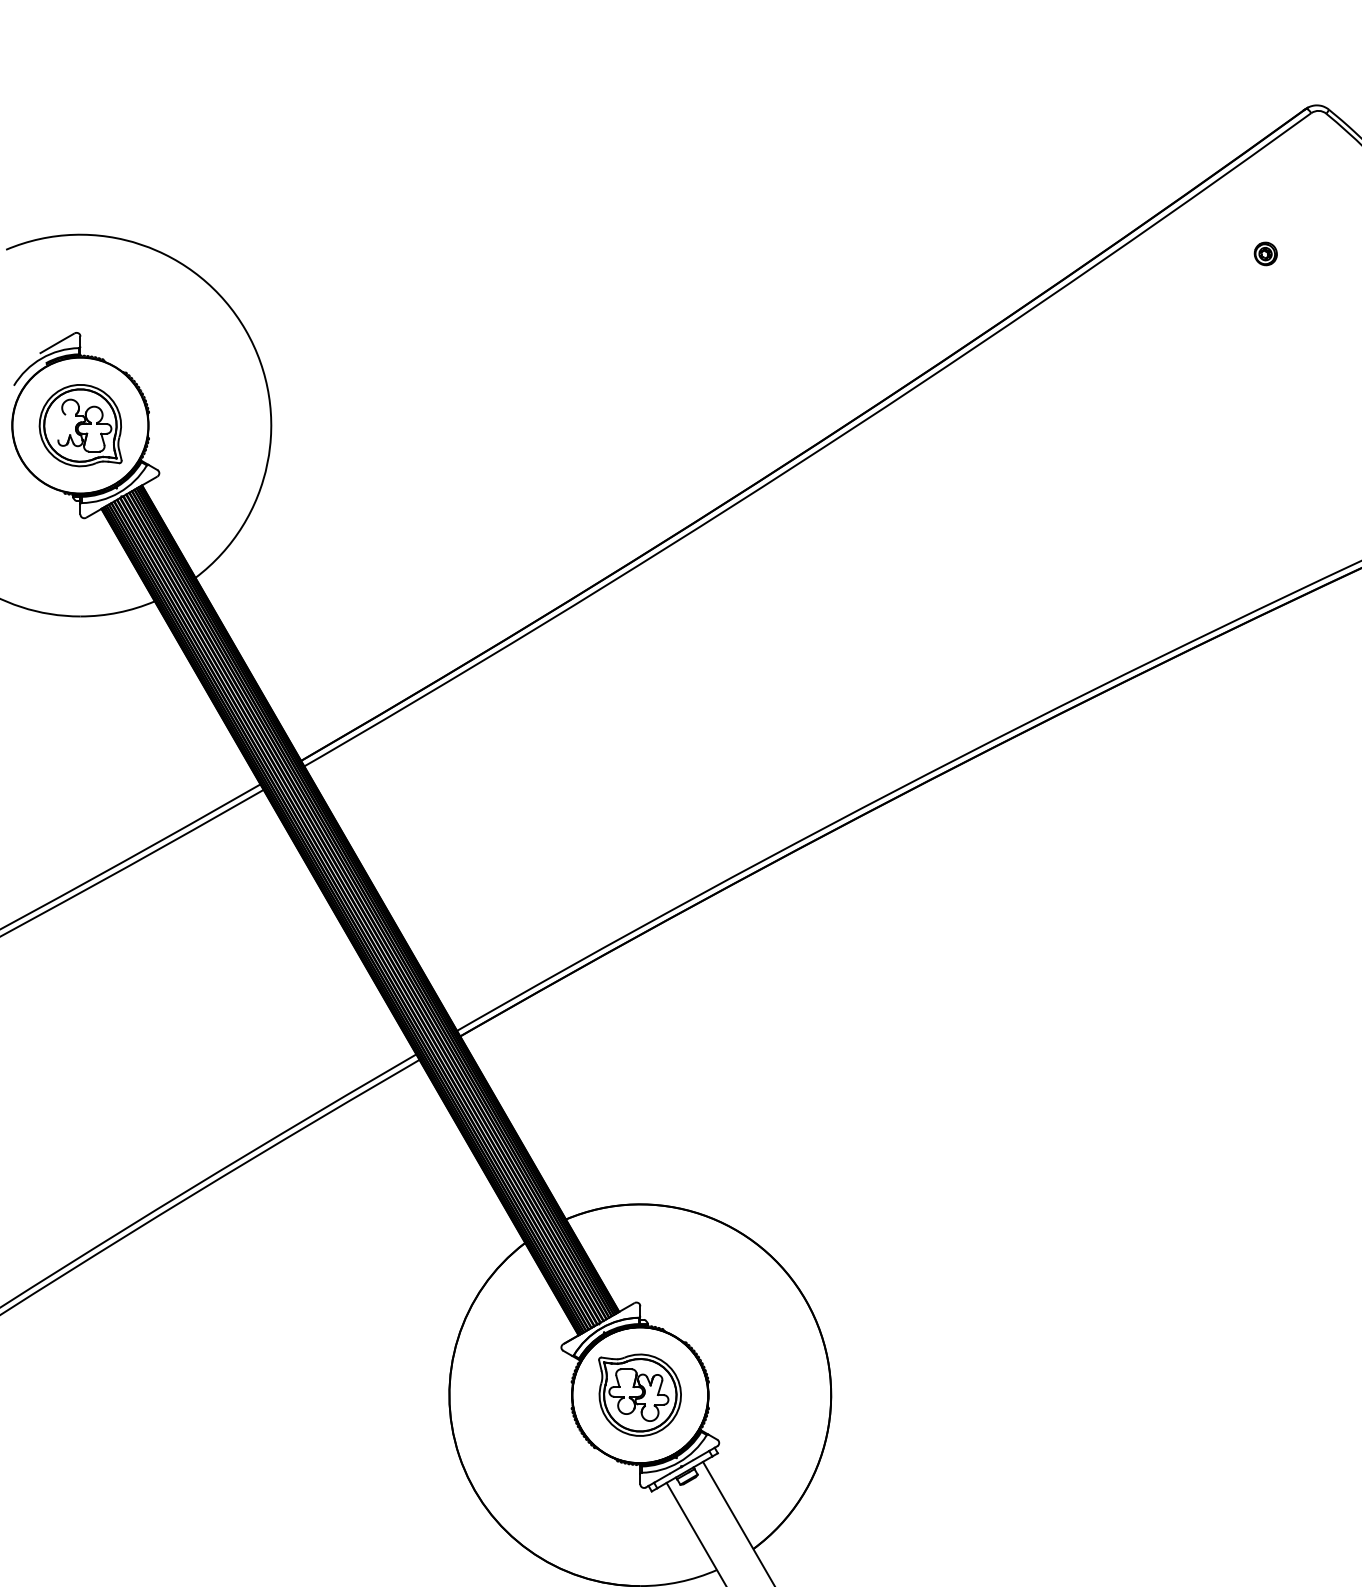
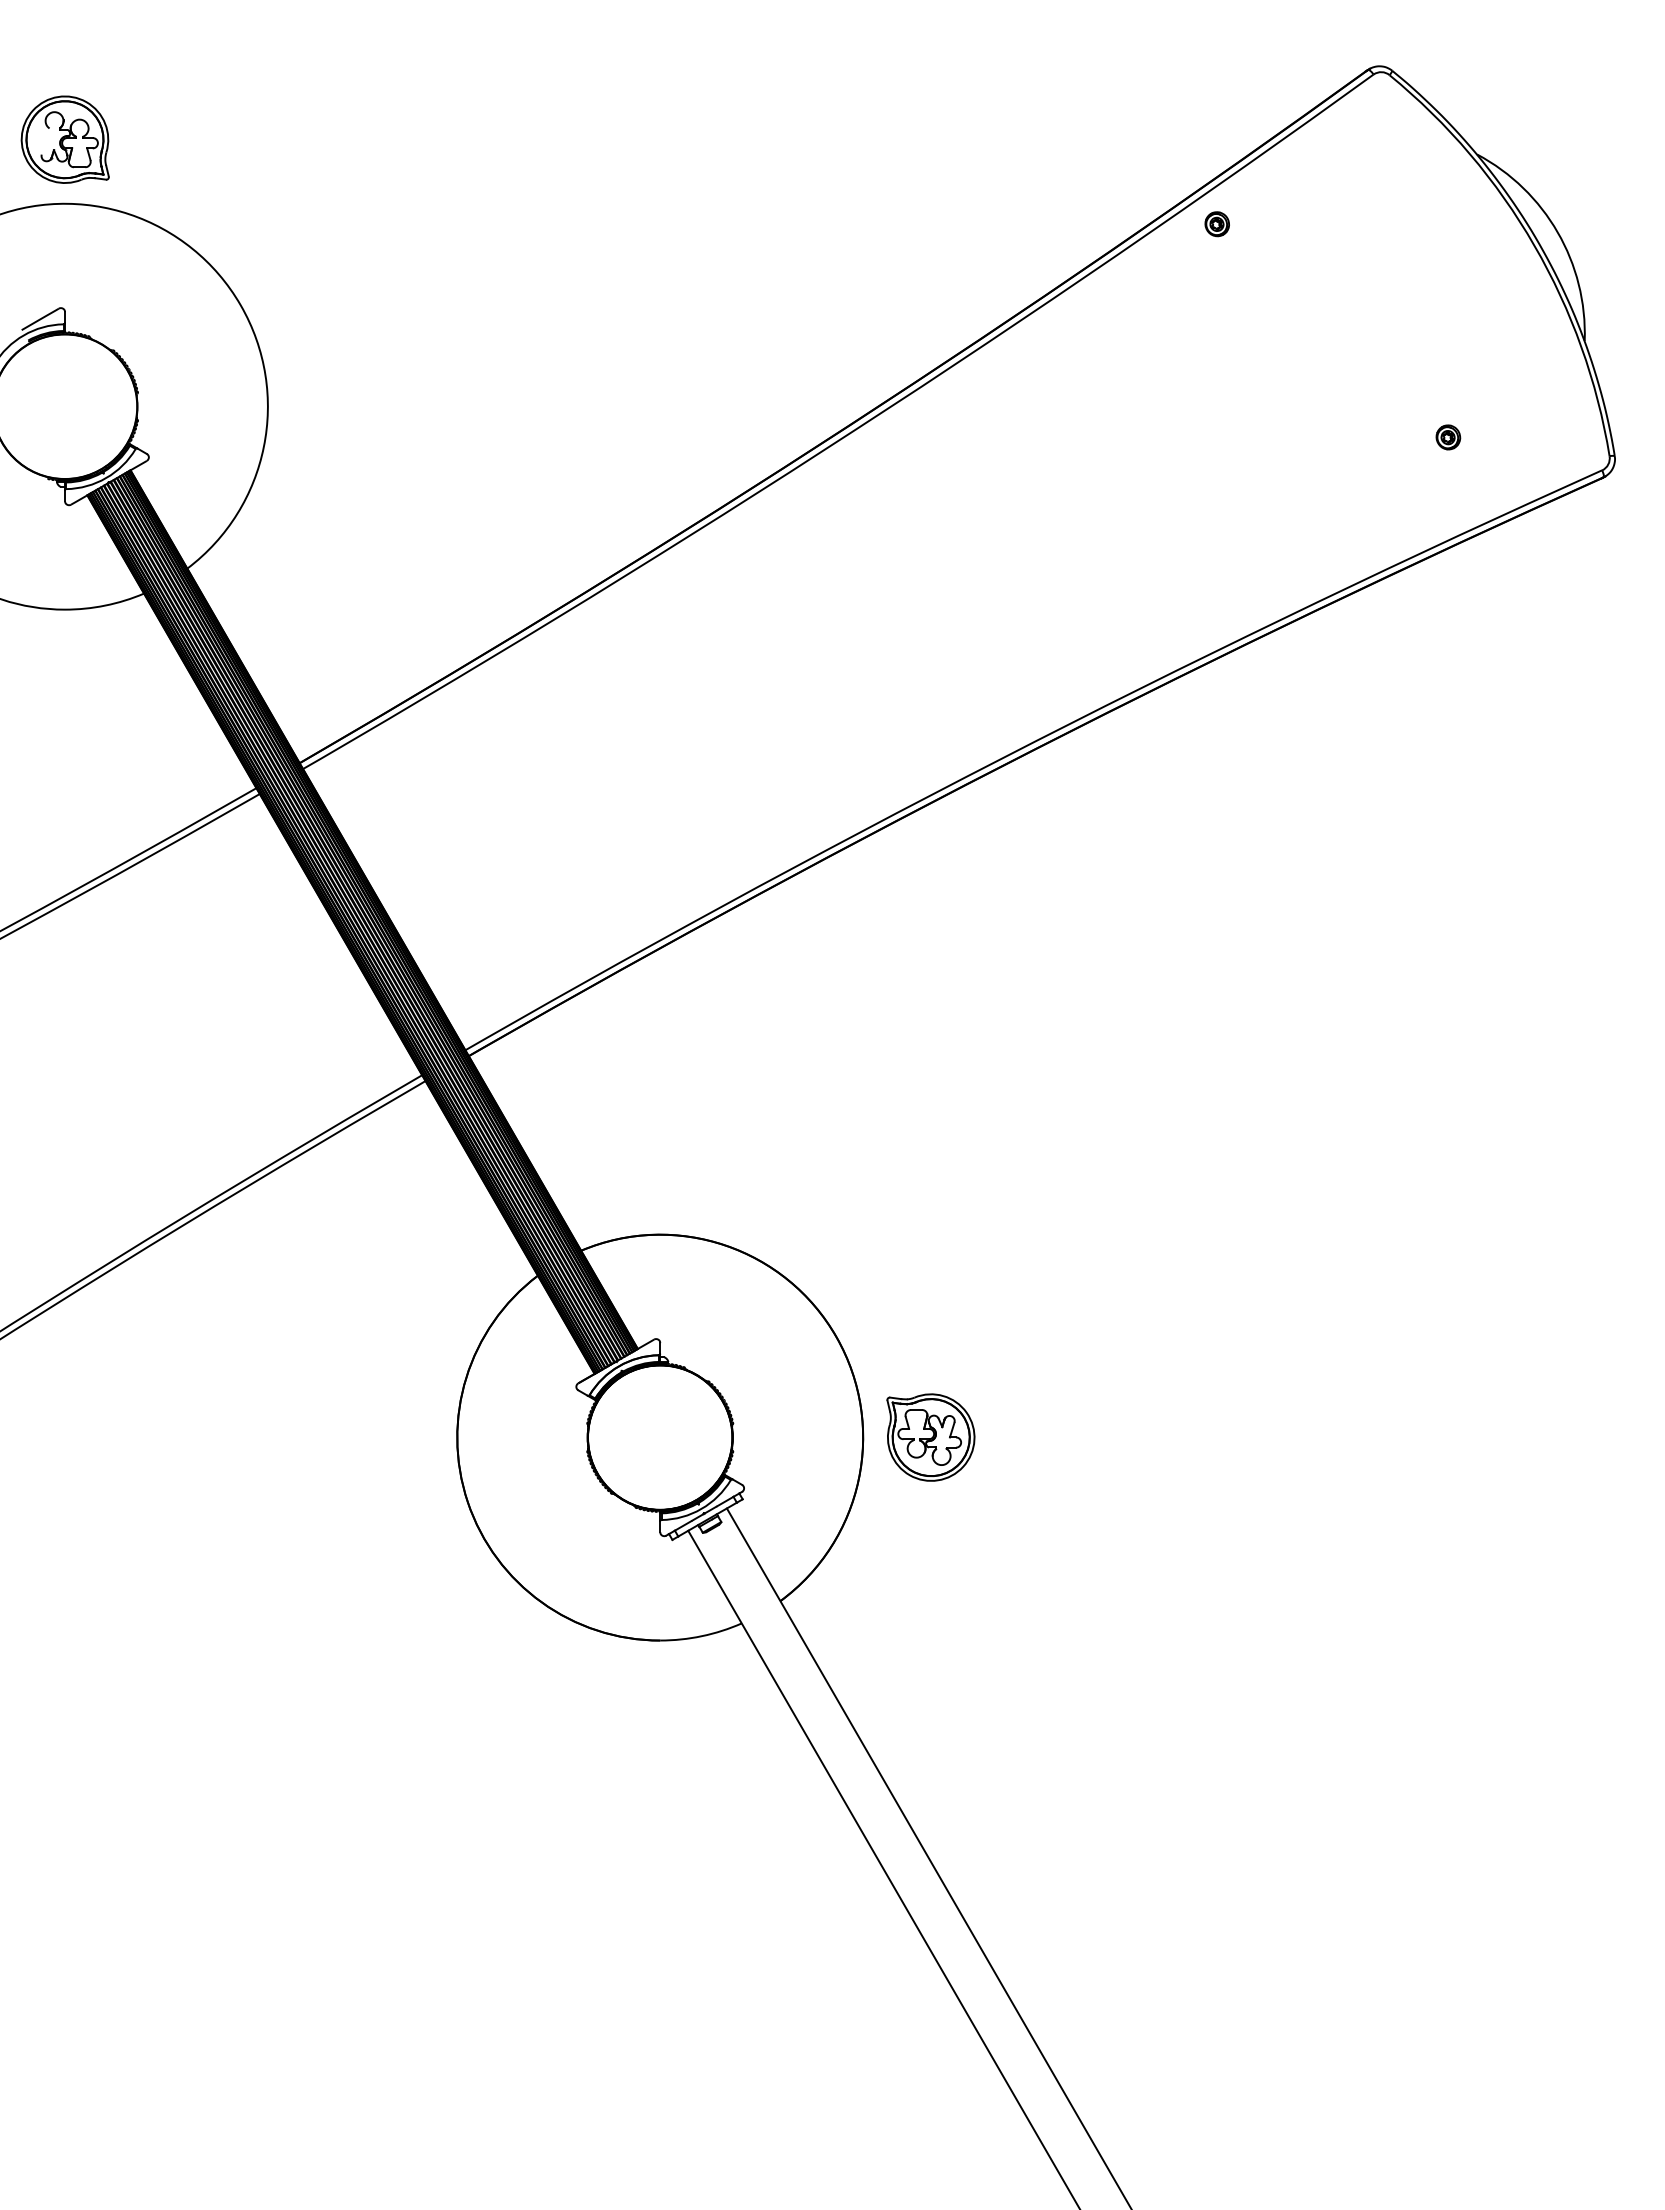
part: (1265, 254) -> (1216, 224), moved
part: (79, 425) -> (64, 139), moved
part: (639, 1395) -> (930, 1437), moved

